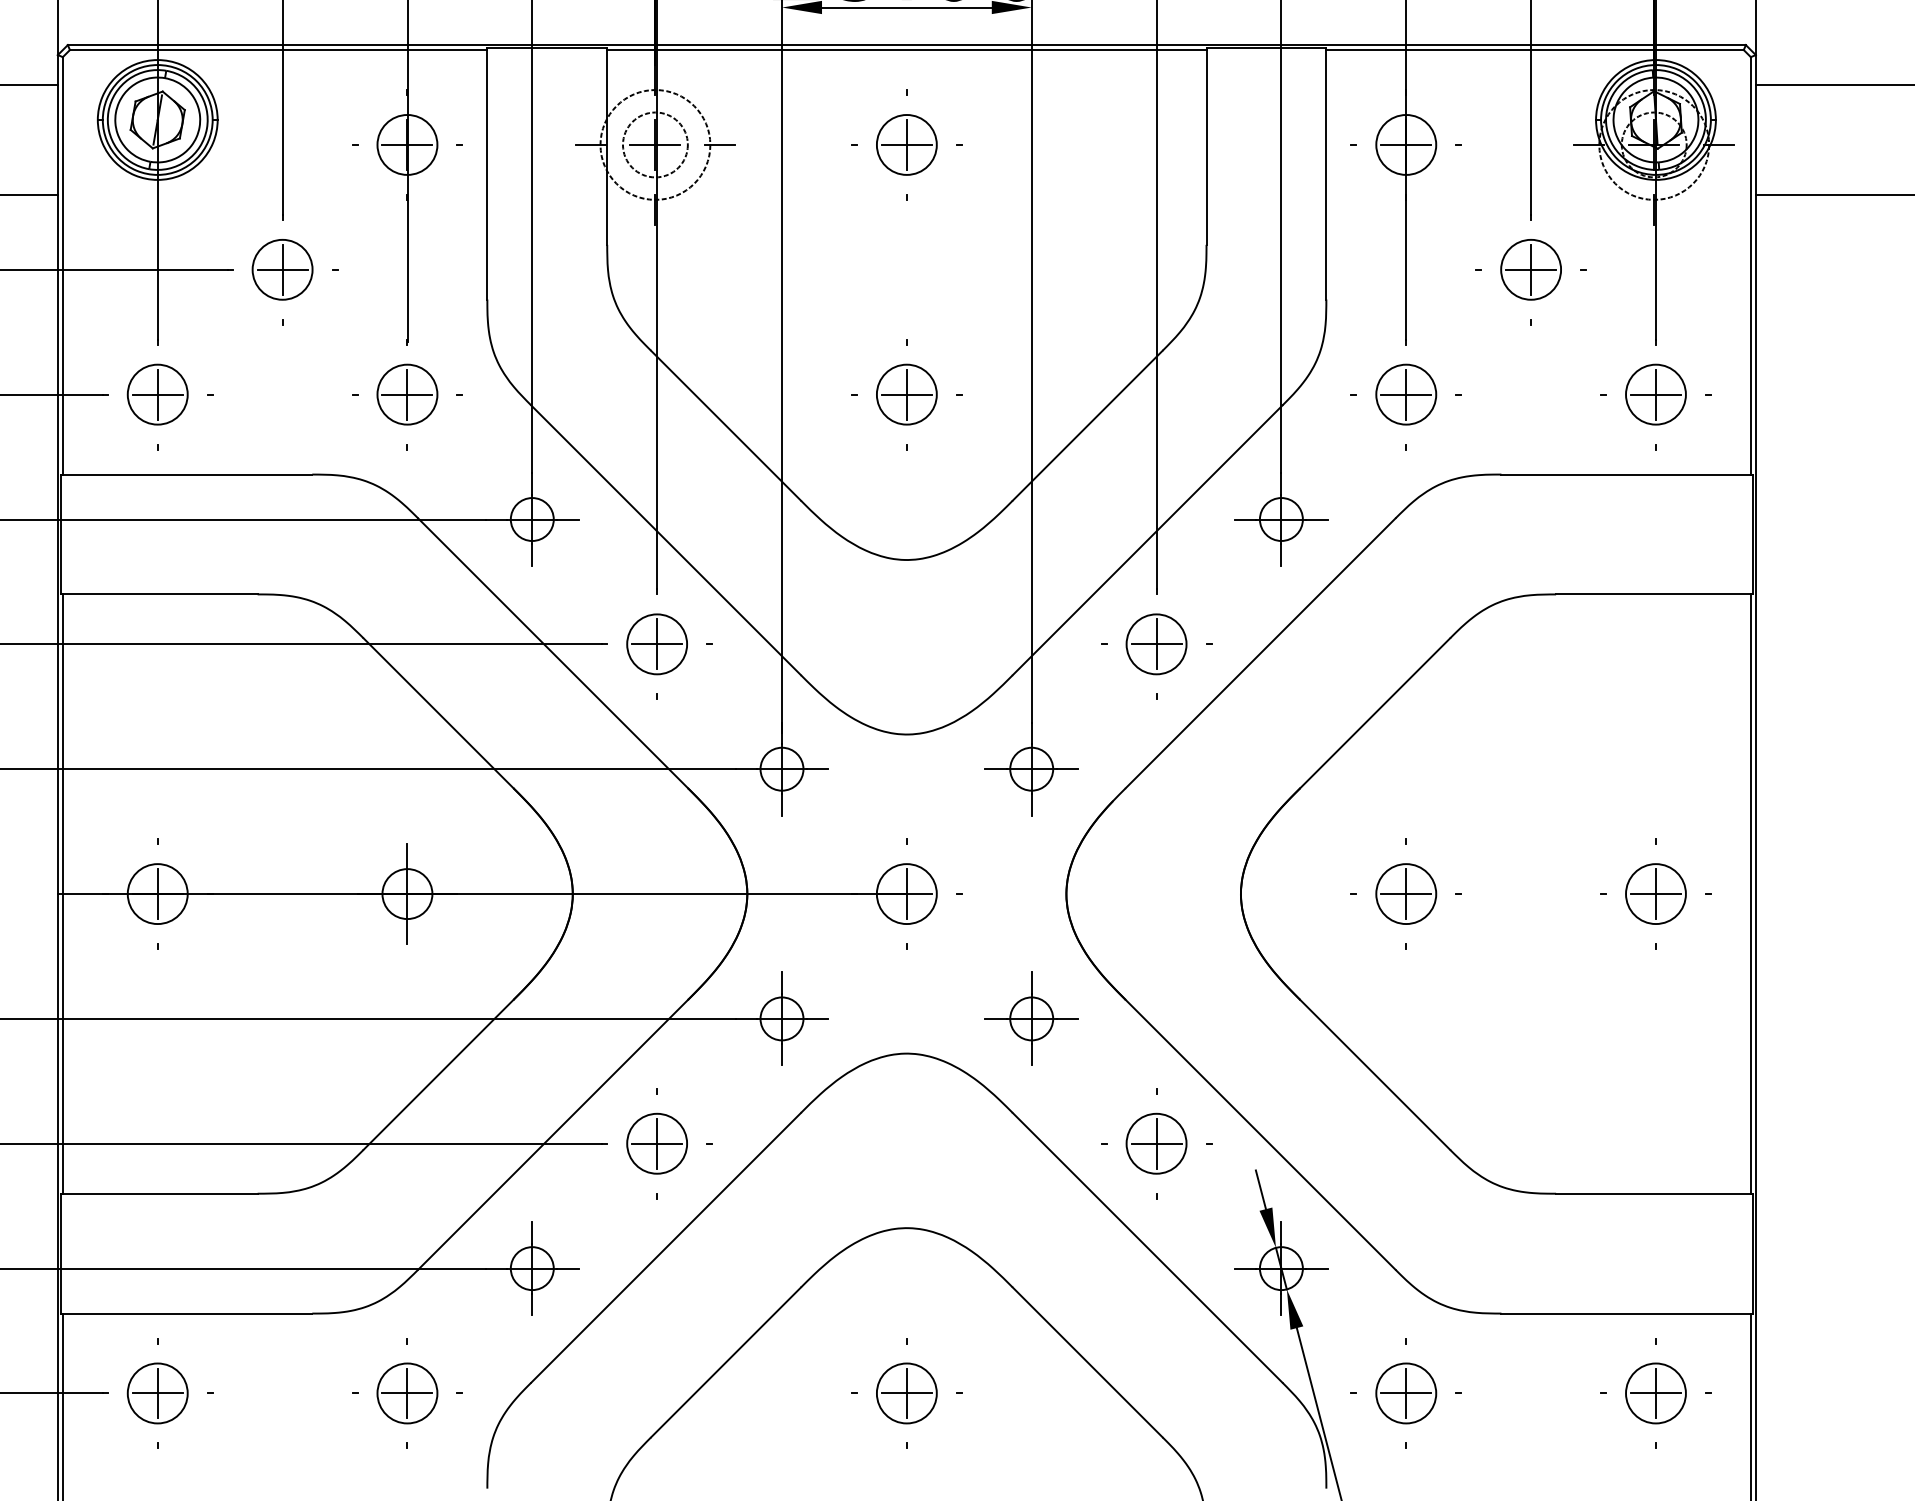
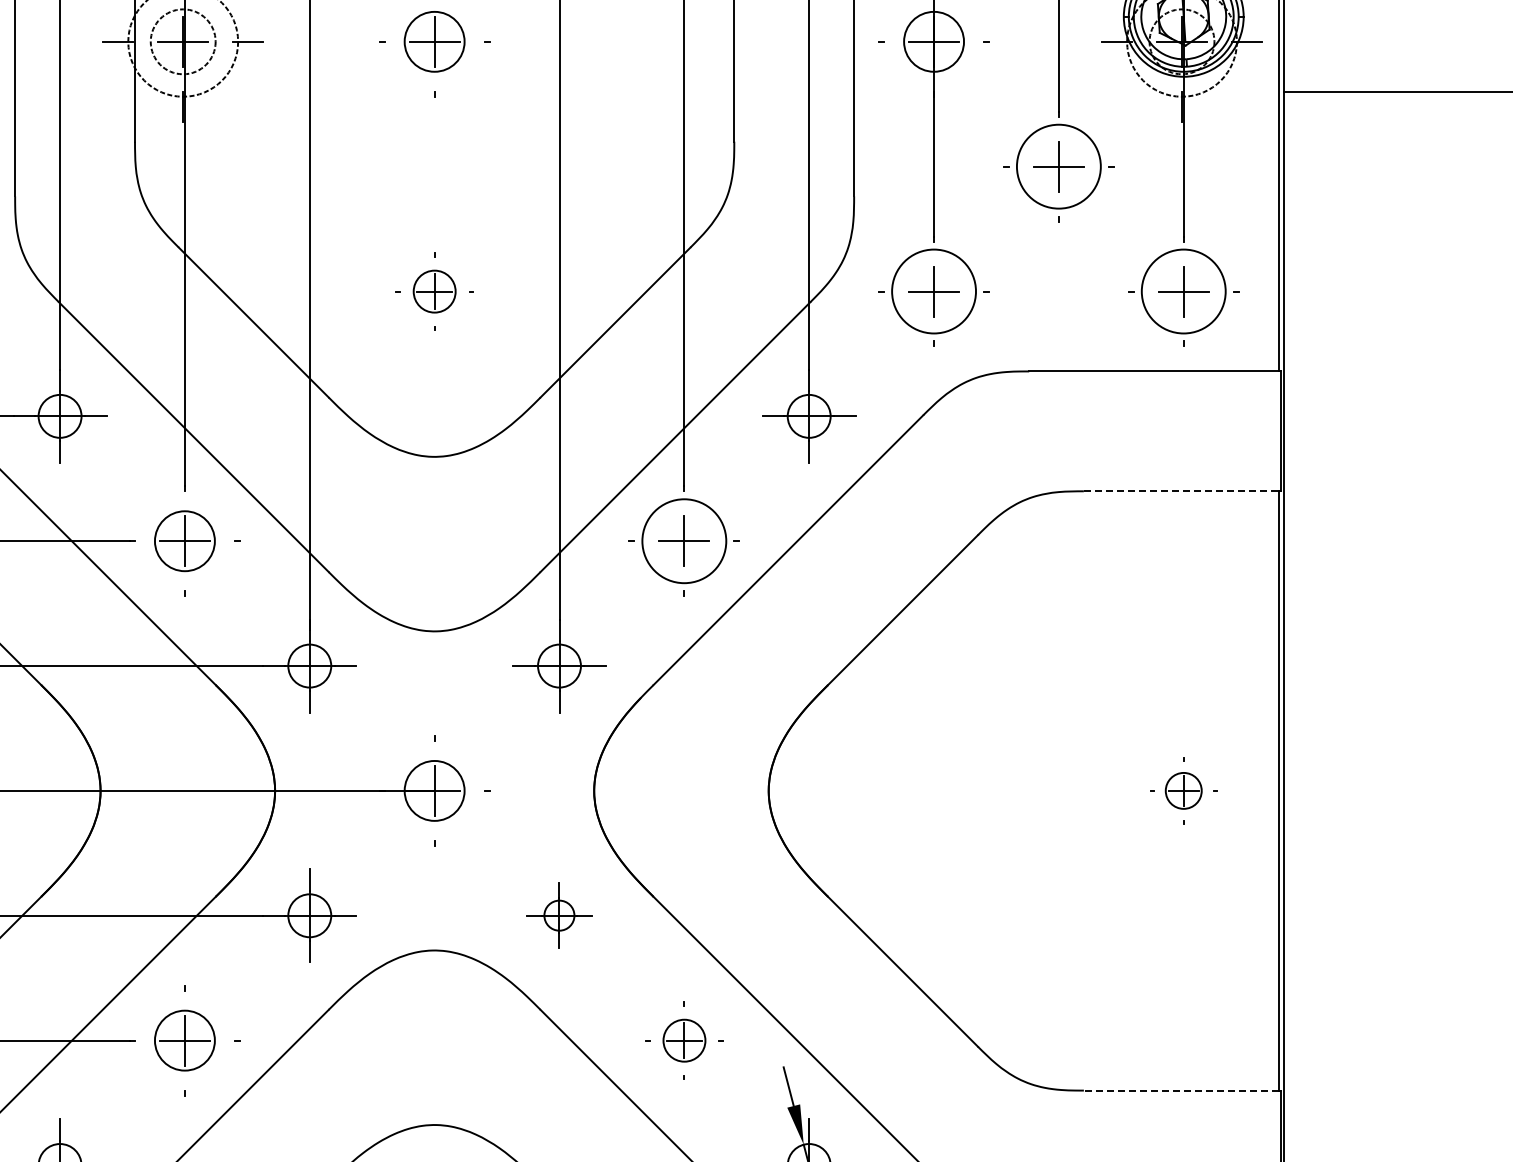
circle: (1531, 269) -> (1059, 166), size x1.4
part: (906, 394) -> (434, 291), size x0.7
circle: (1406, 394) -> (934, 291), size x1.4
circle: (1655, 394) -> (1183, 291), size x1.4
line: (1653, 594) -> (1181, 491), solid -> dashed
circle: (1156, 644) -> (684, 541), size x1.4
part: (1405, 893) -> (933, 790), removed
part: (1655, 893) -> (1183, 790), size x0.6
part: (1031, 1018) -> (559, 915), size x0.7
part: (1156, 1143) -> (684, 1040), size x0.7
line: (1652, 1193) -> (1180, 1090), solid -> dashed

